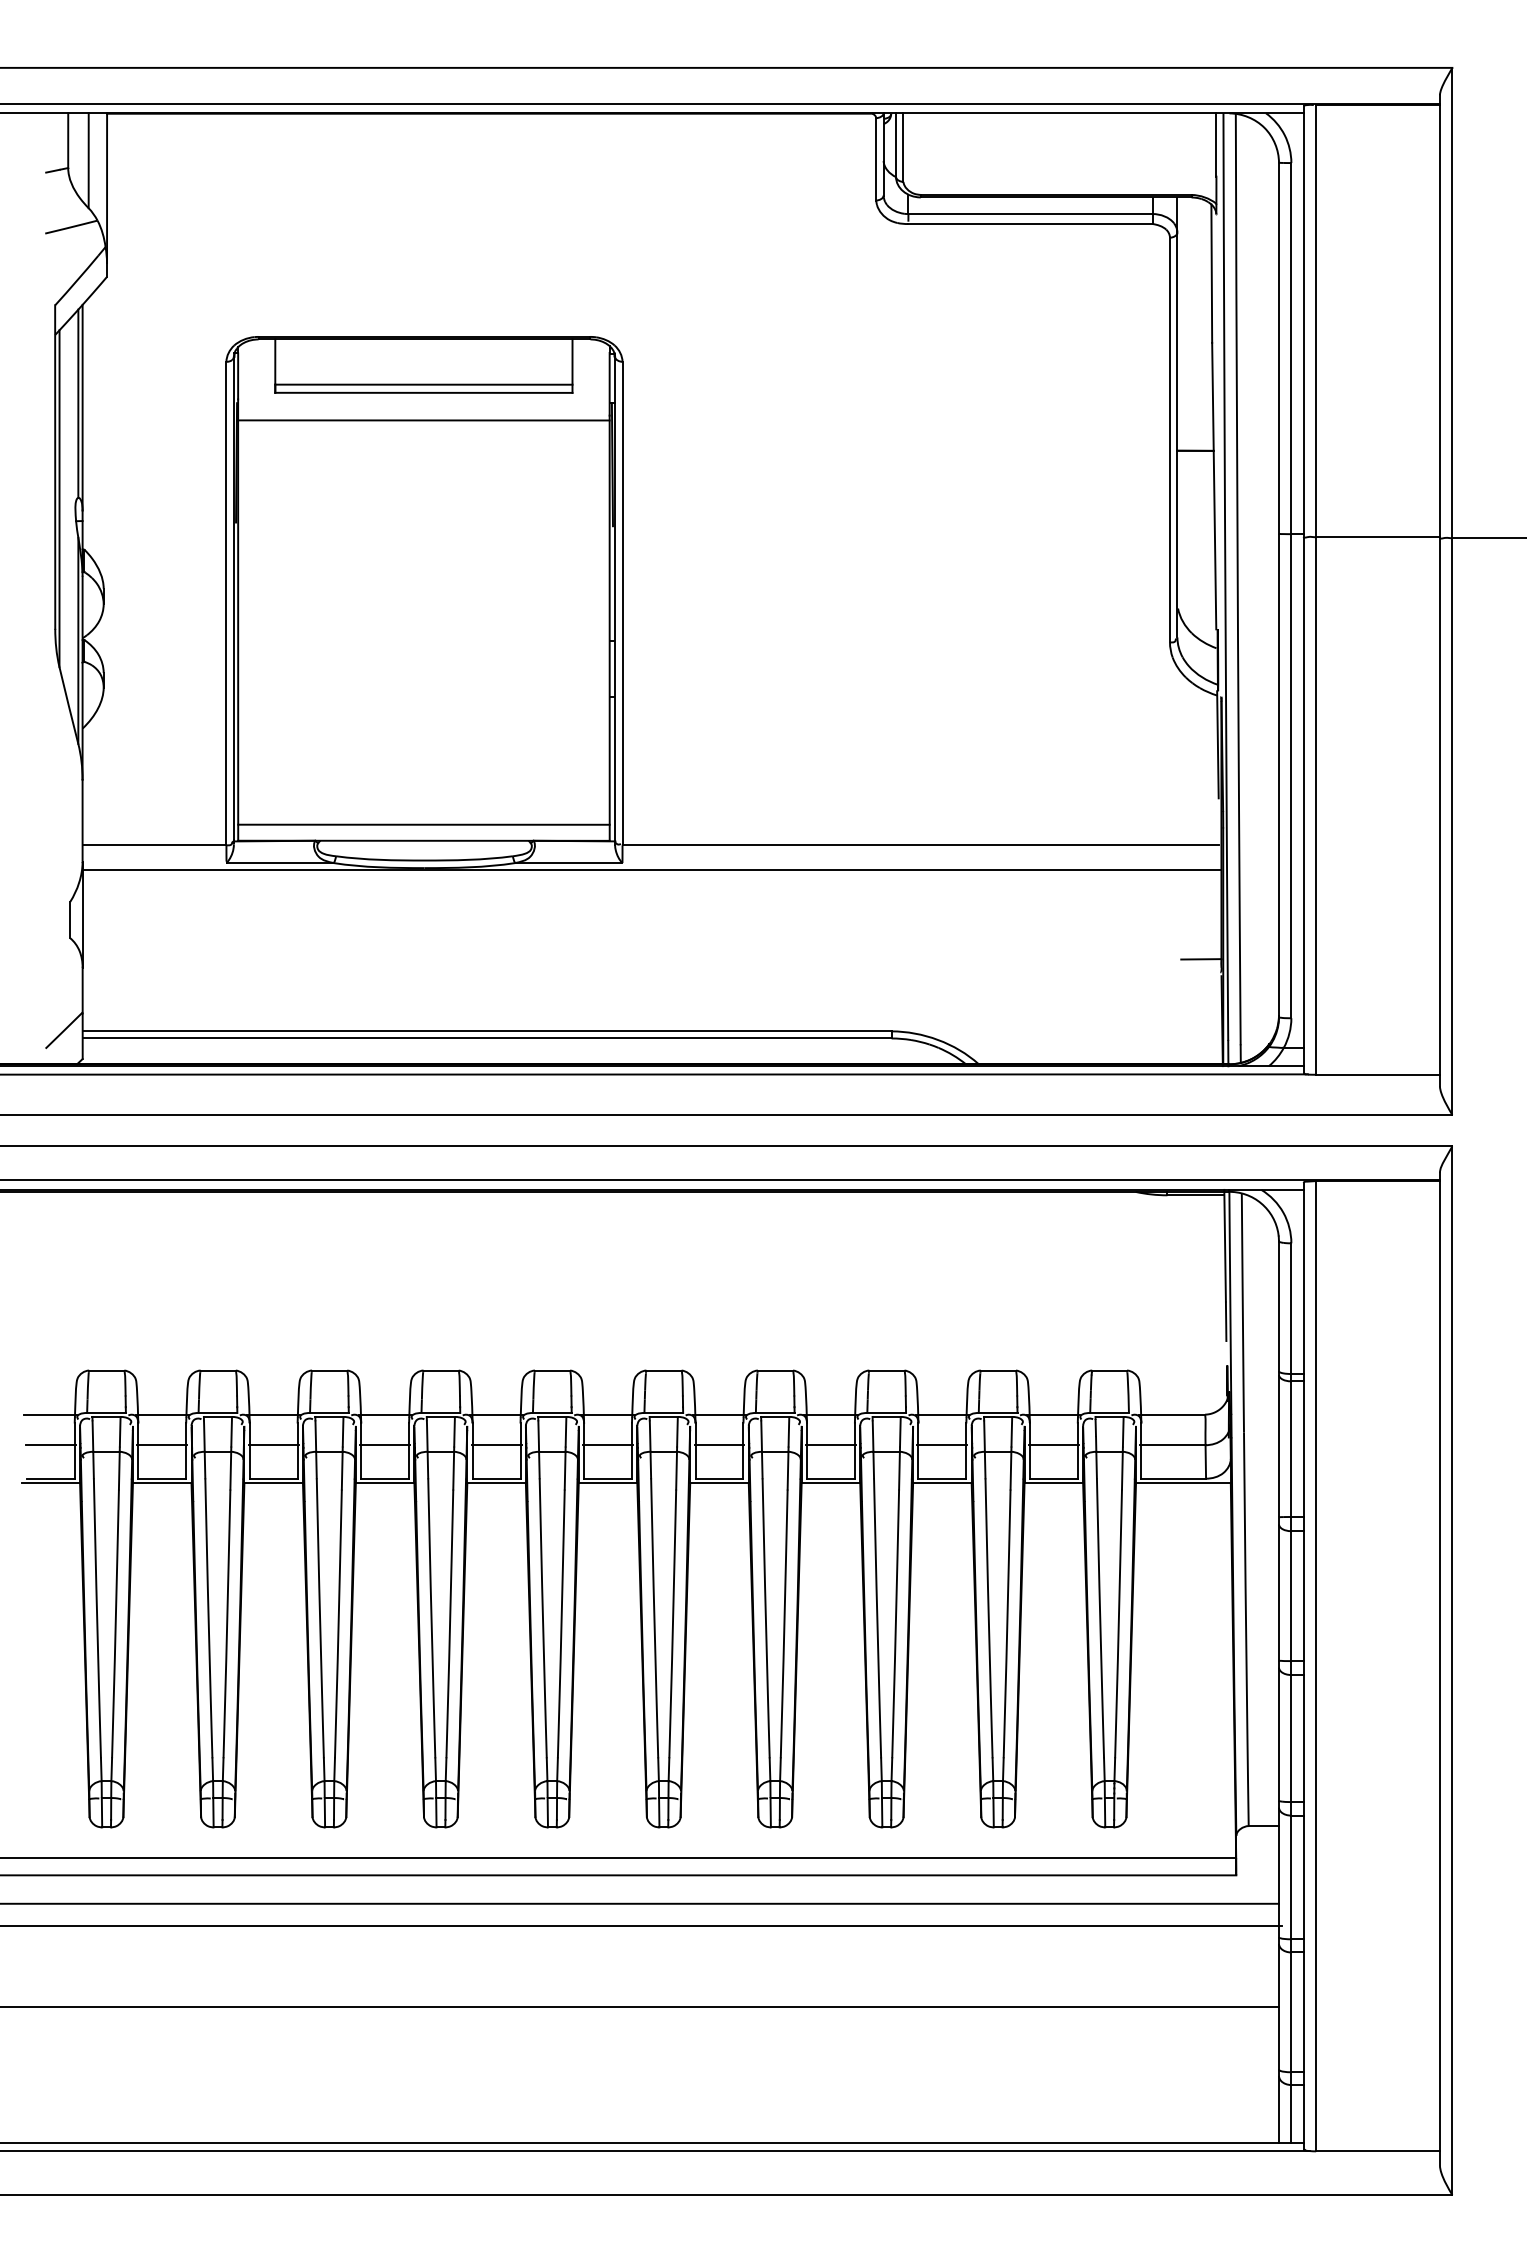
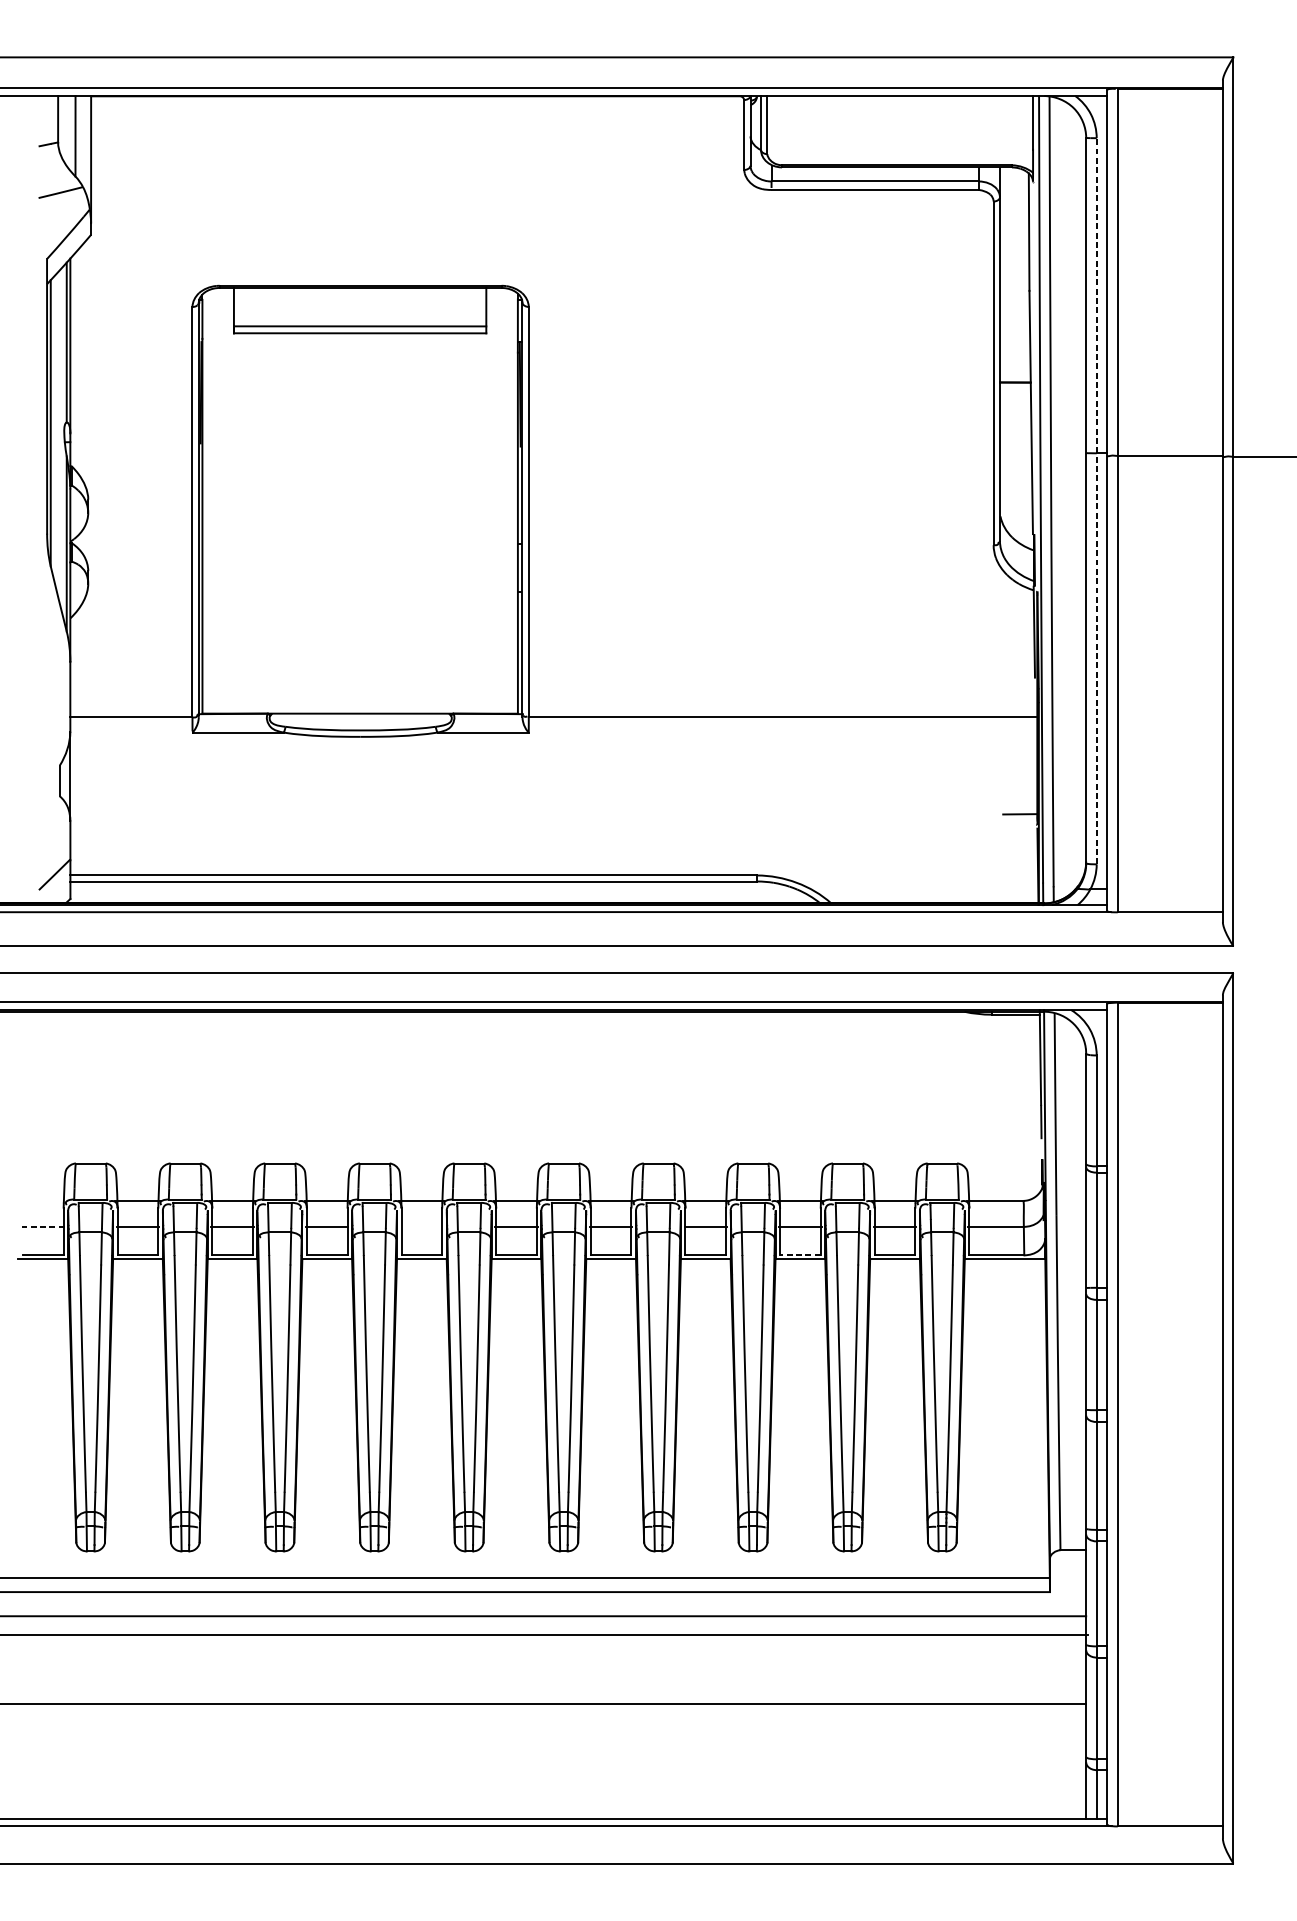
line: (423, 420) -> (359, 356), removed
line: (1291, 590) -> (1096, 501), solid -> dashed
line: (423, 824) -> (359, 699), removed
line: (650, 870) -> (552, 738), removed
line: (50, 1414) -> (43, 1200), removed
line: (50, 1445) -> (43, 1227), solid -> dashed
line: (496, 1445) -> (421, 1227), removed
line: (942, 1478) -> (800, 1255), solid -> dashed

